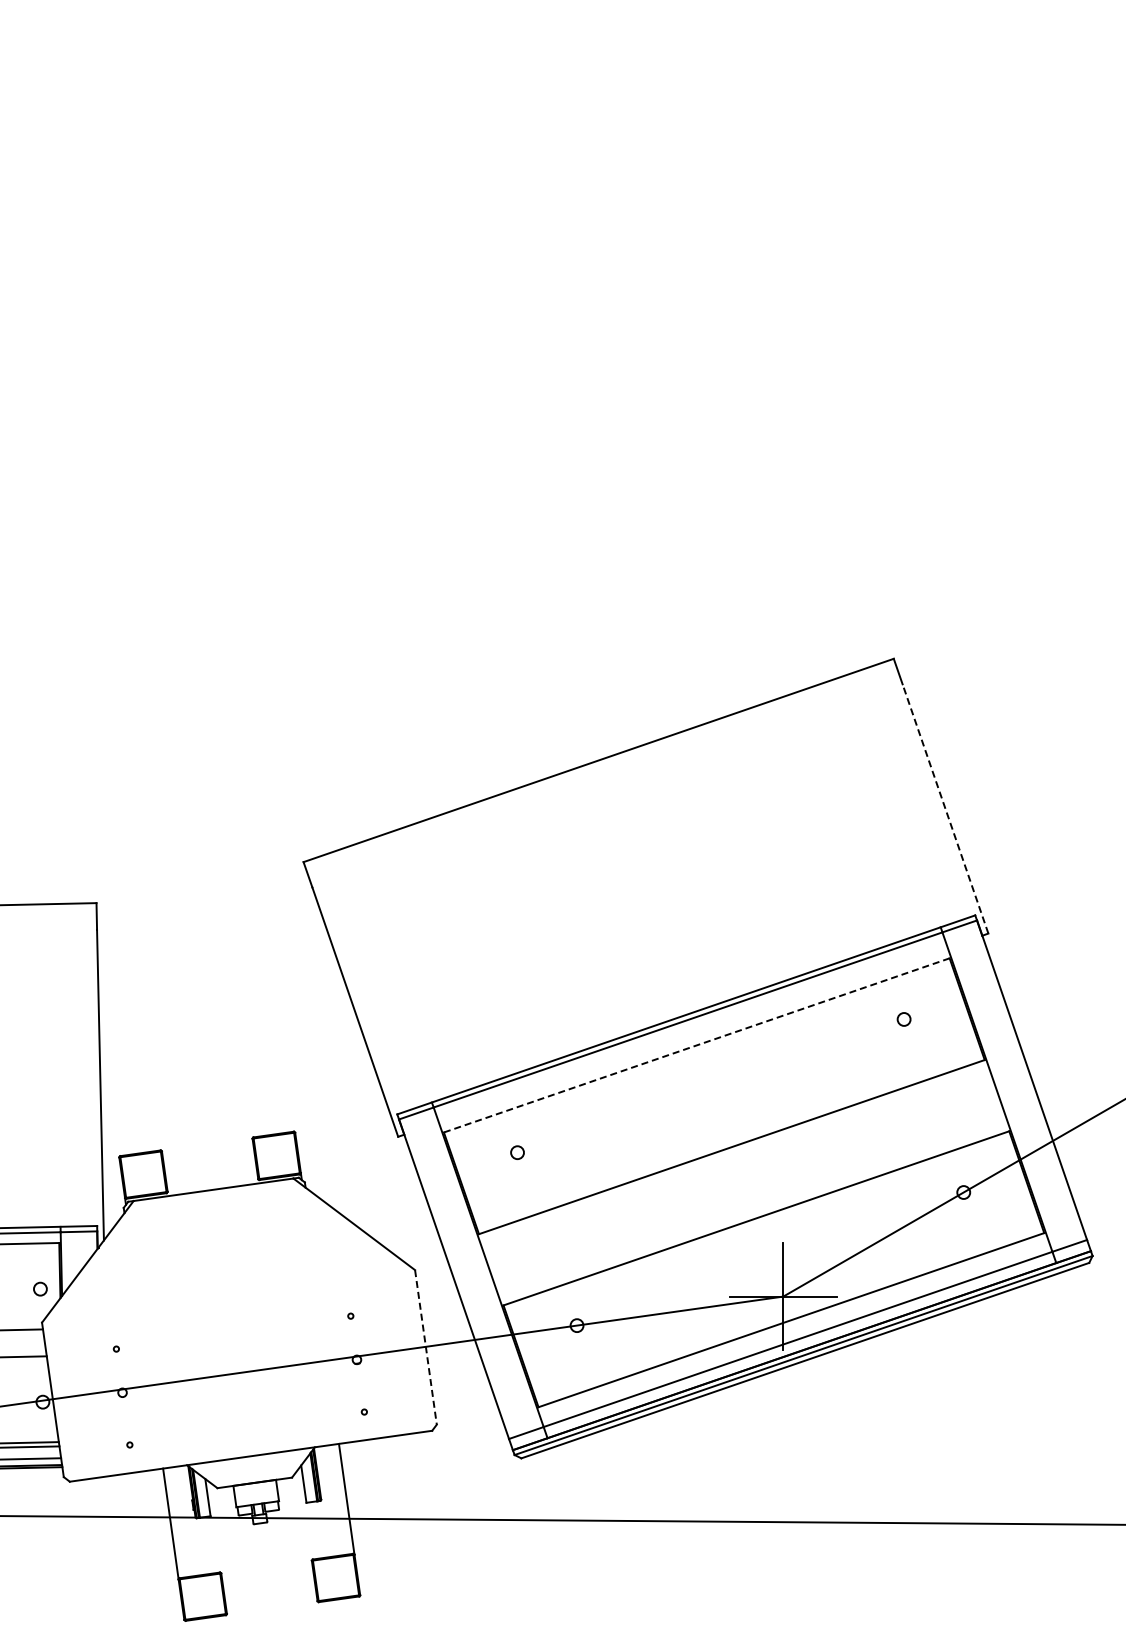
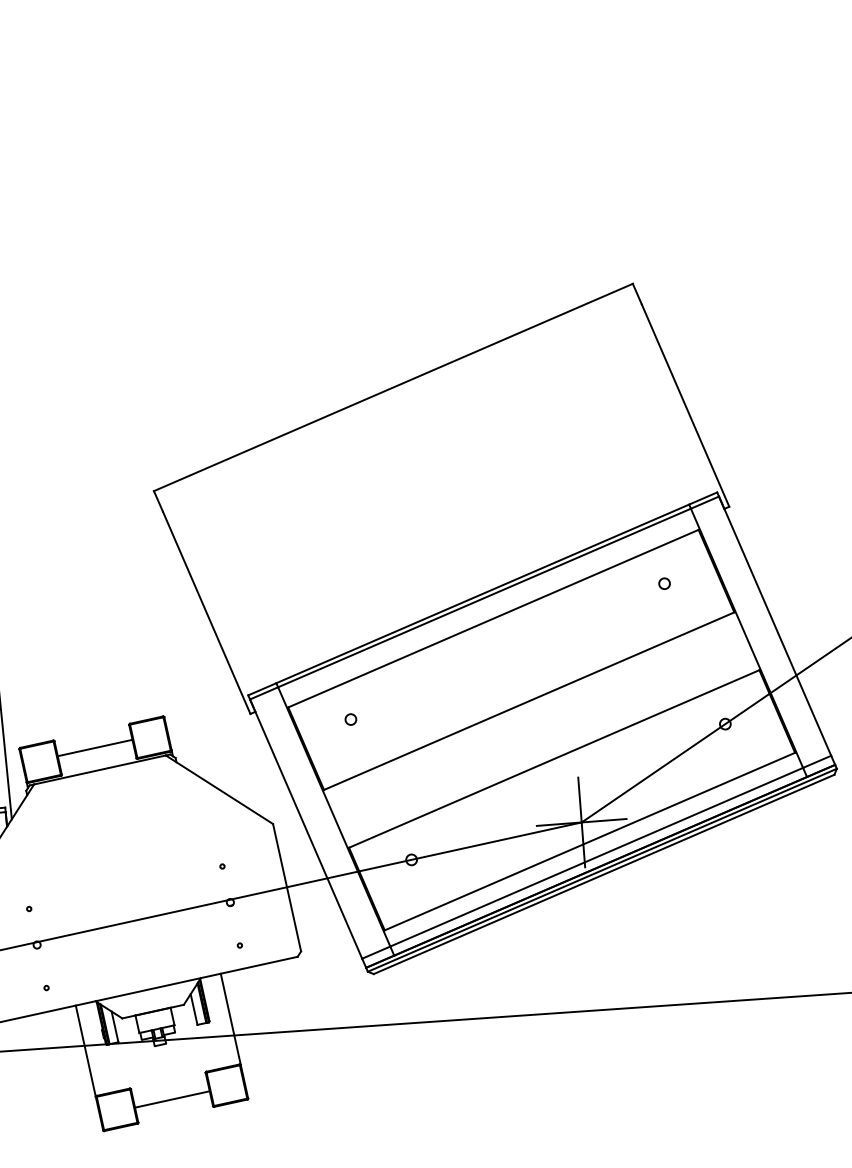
line: (945, 808) -> (685, 405), dashed -> solid
line: (697, 1045) -> (494, 618), dashed -> solid
line: (209, 1162) -> (94, 747), added
line: (426, 1347) -> (287, 887), dashed -> solid
line: (269, 1589) -> (172, 1099), added

